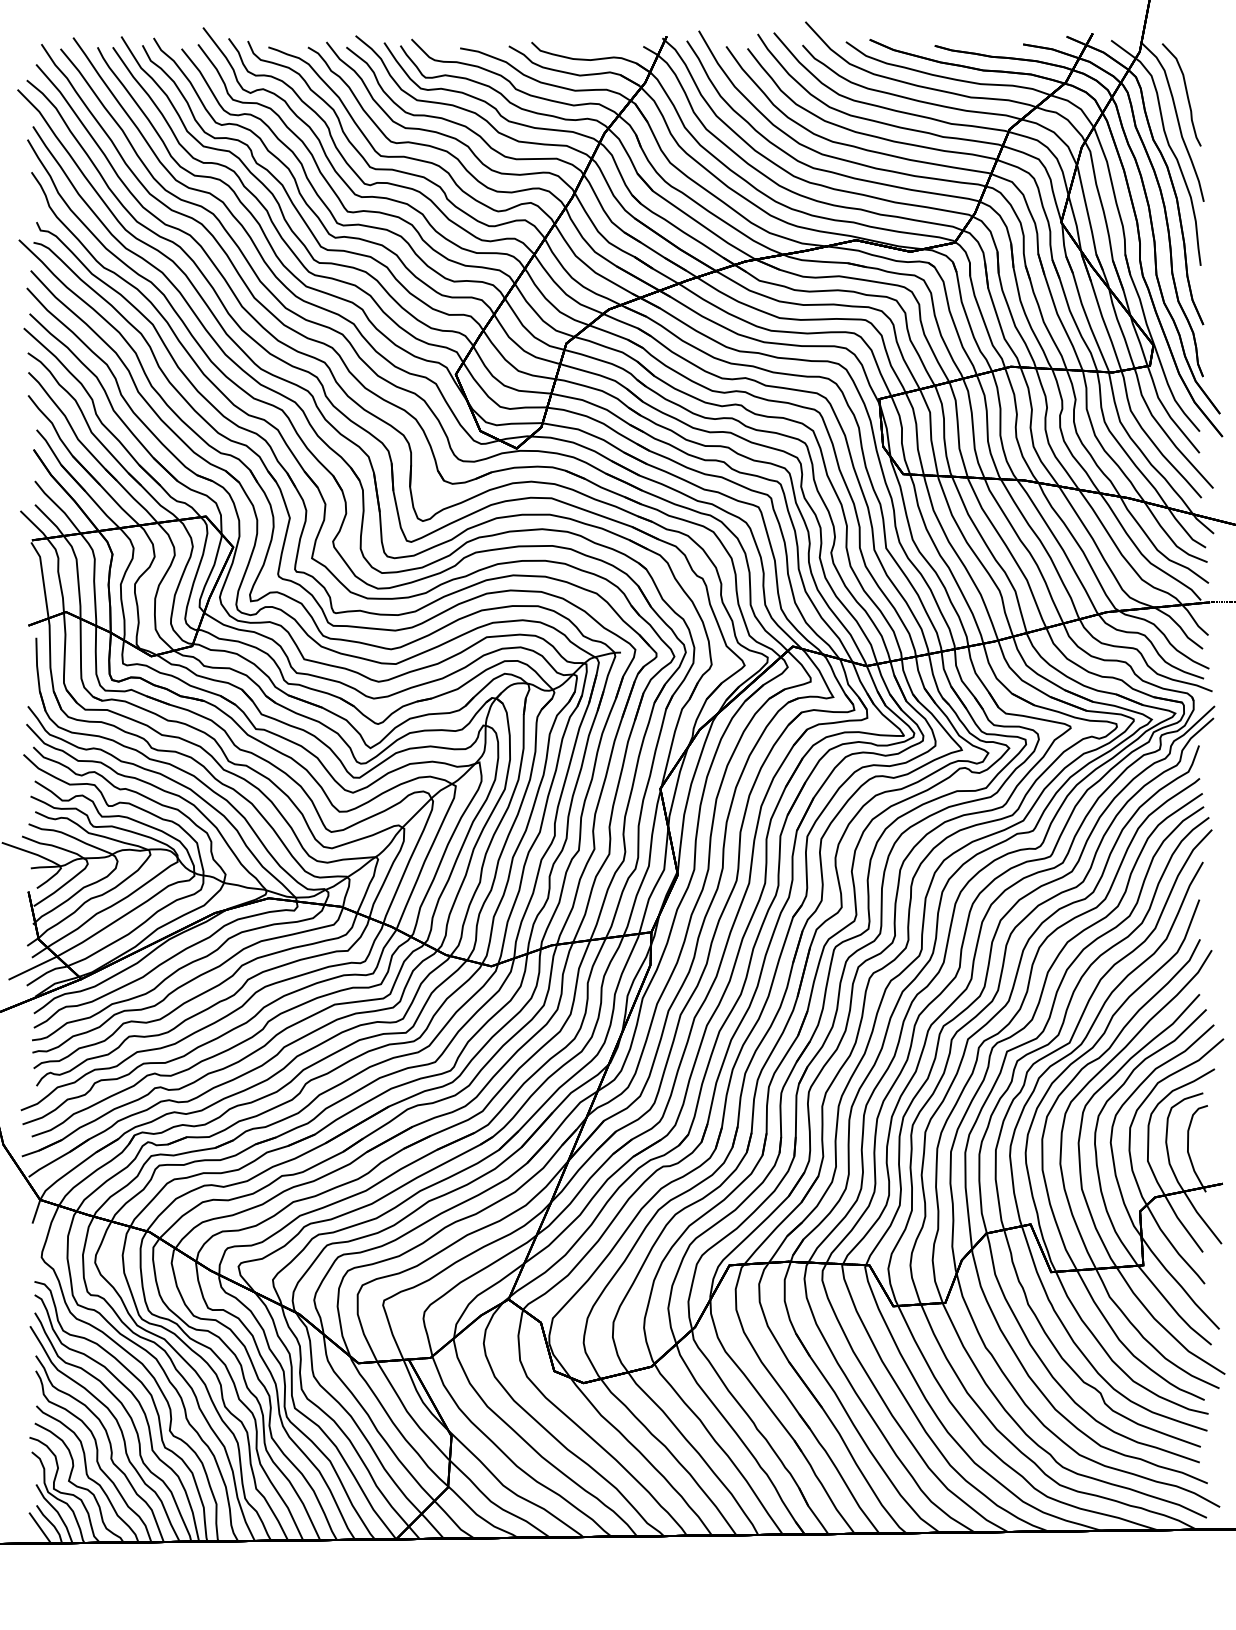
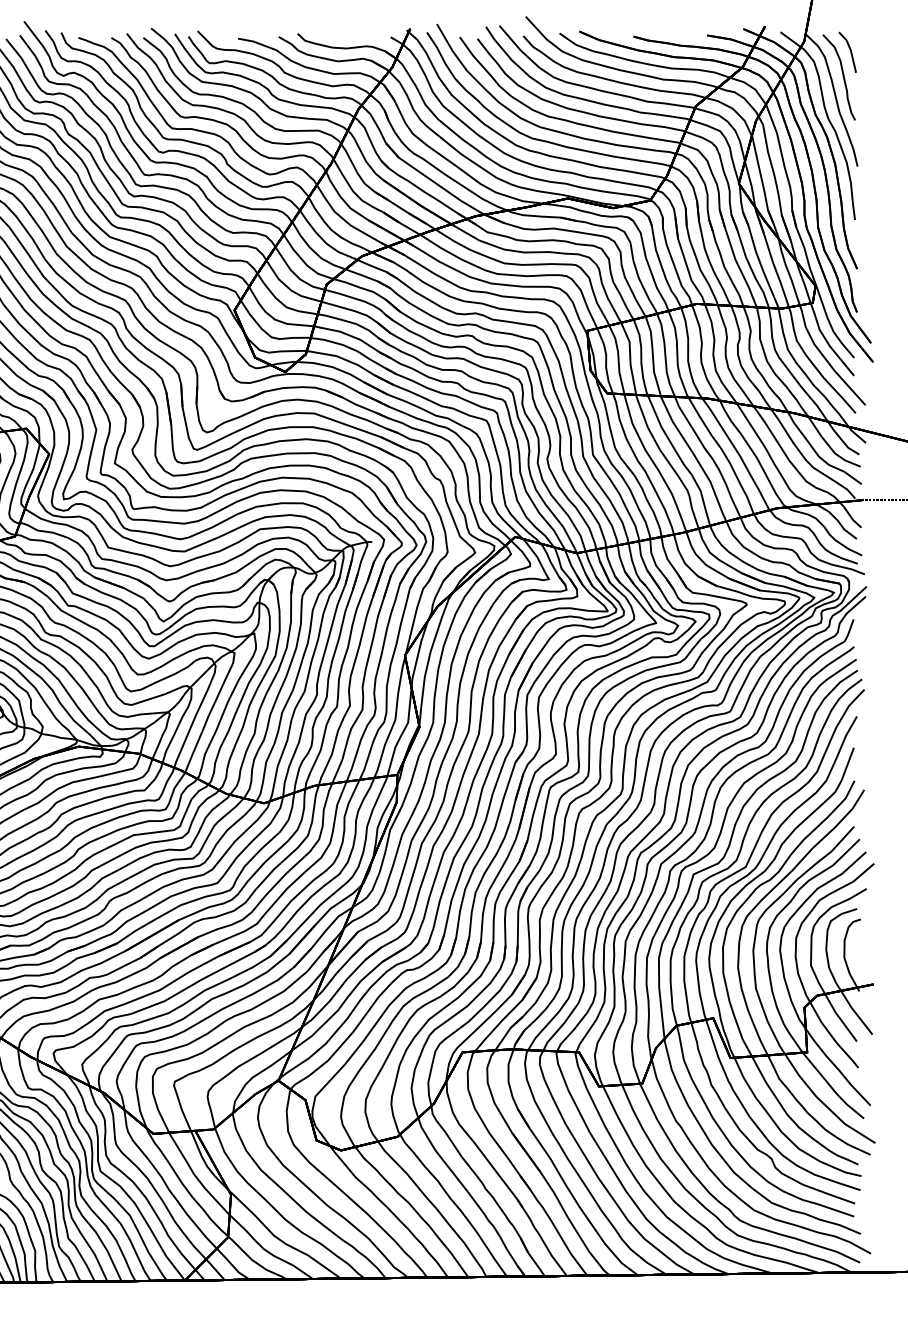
part: (1191, 64) -> (847, 52), added

